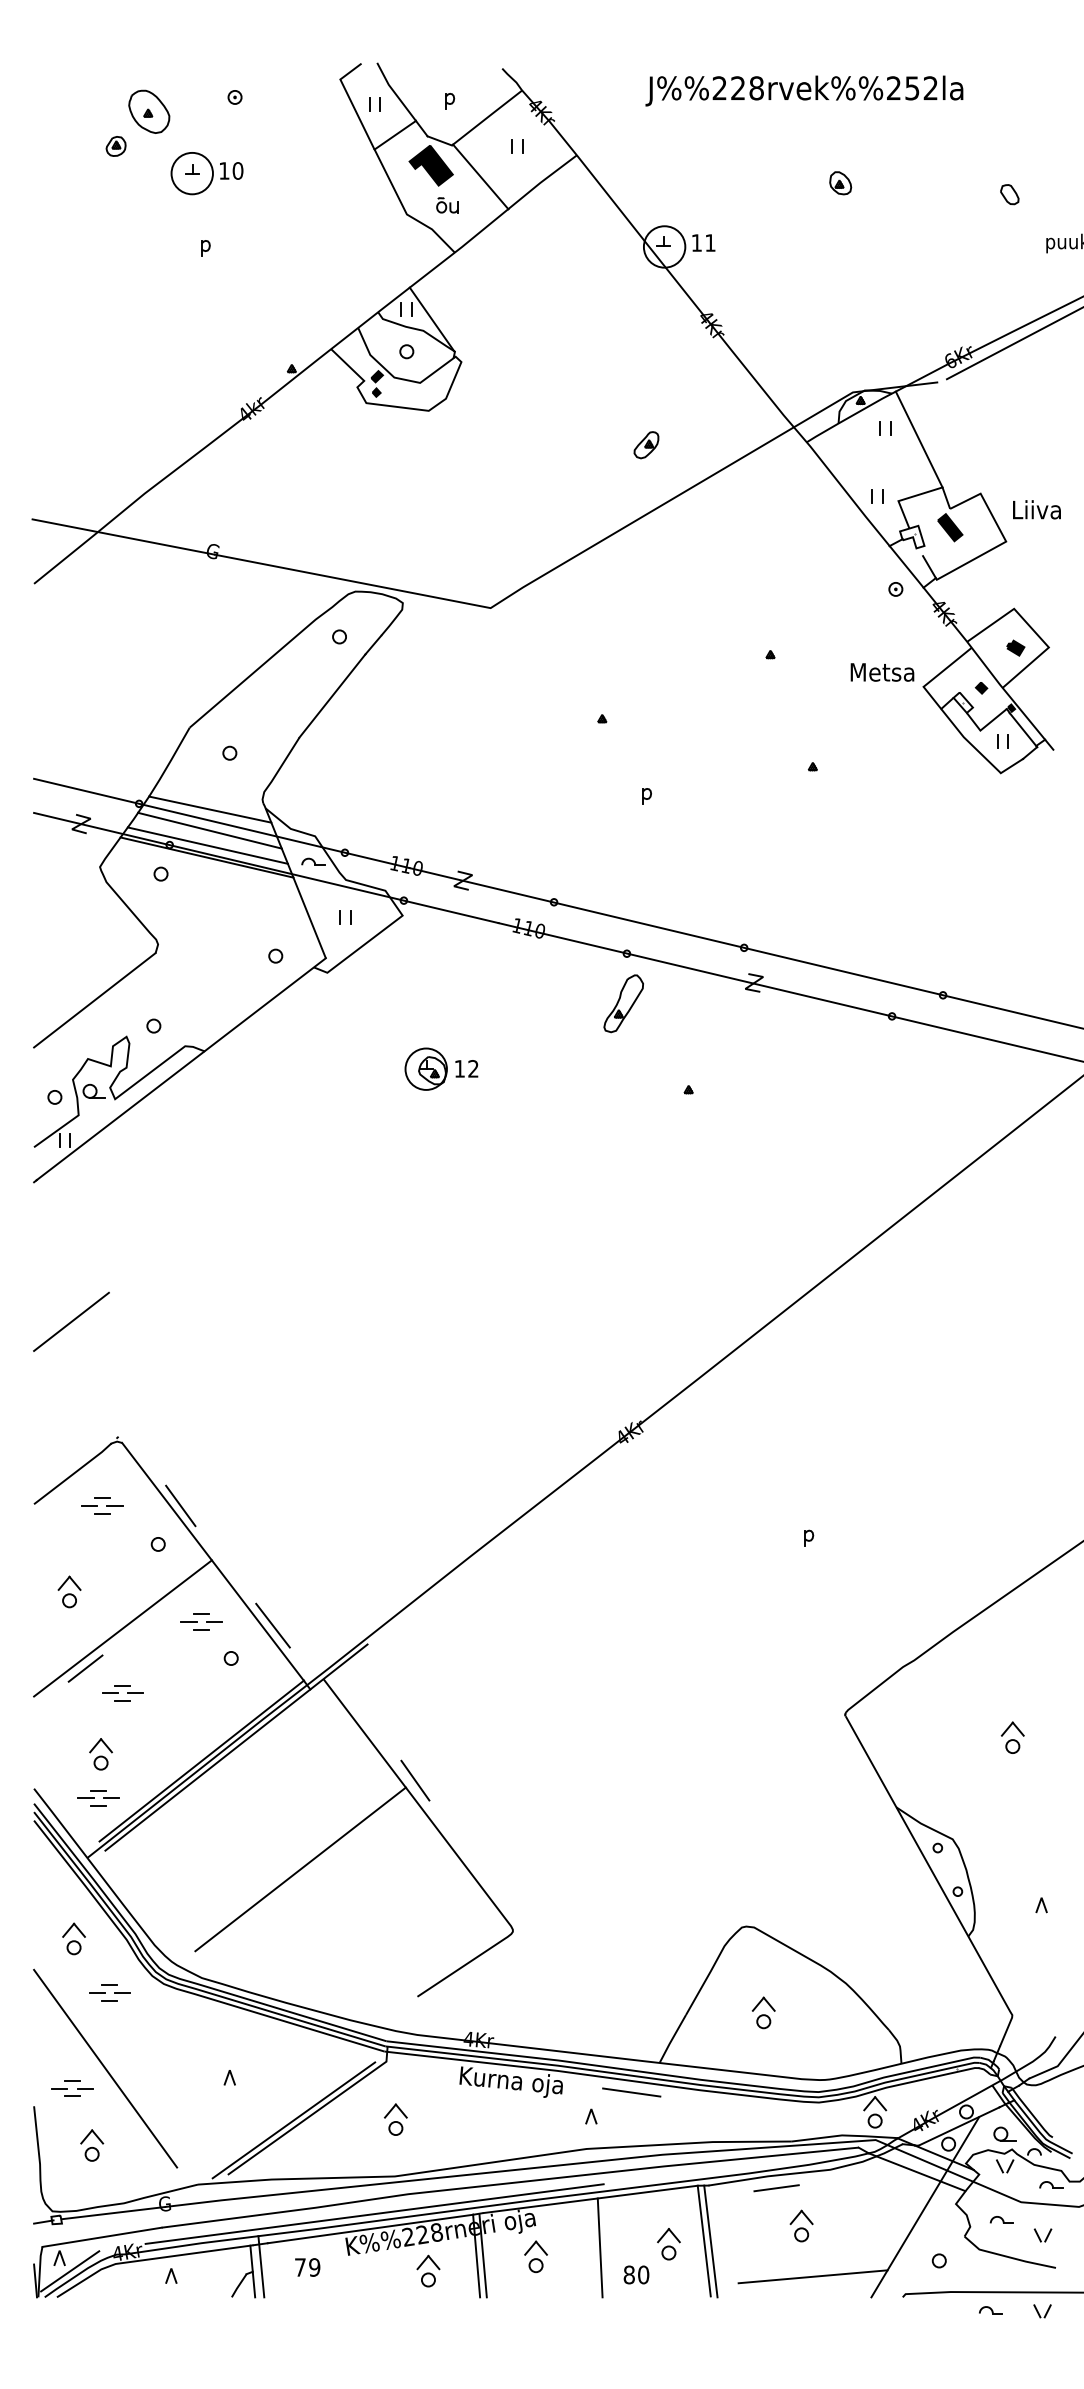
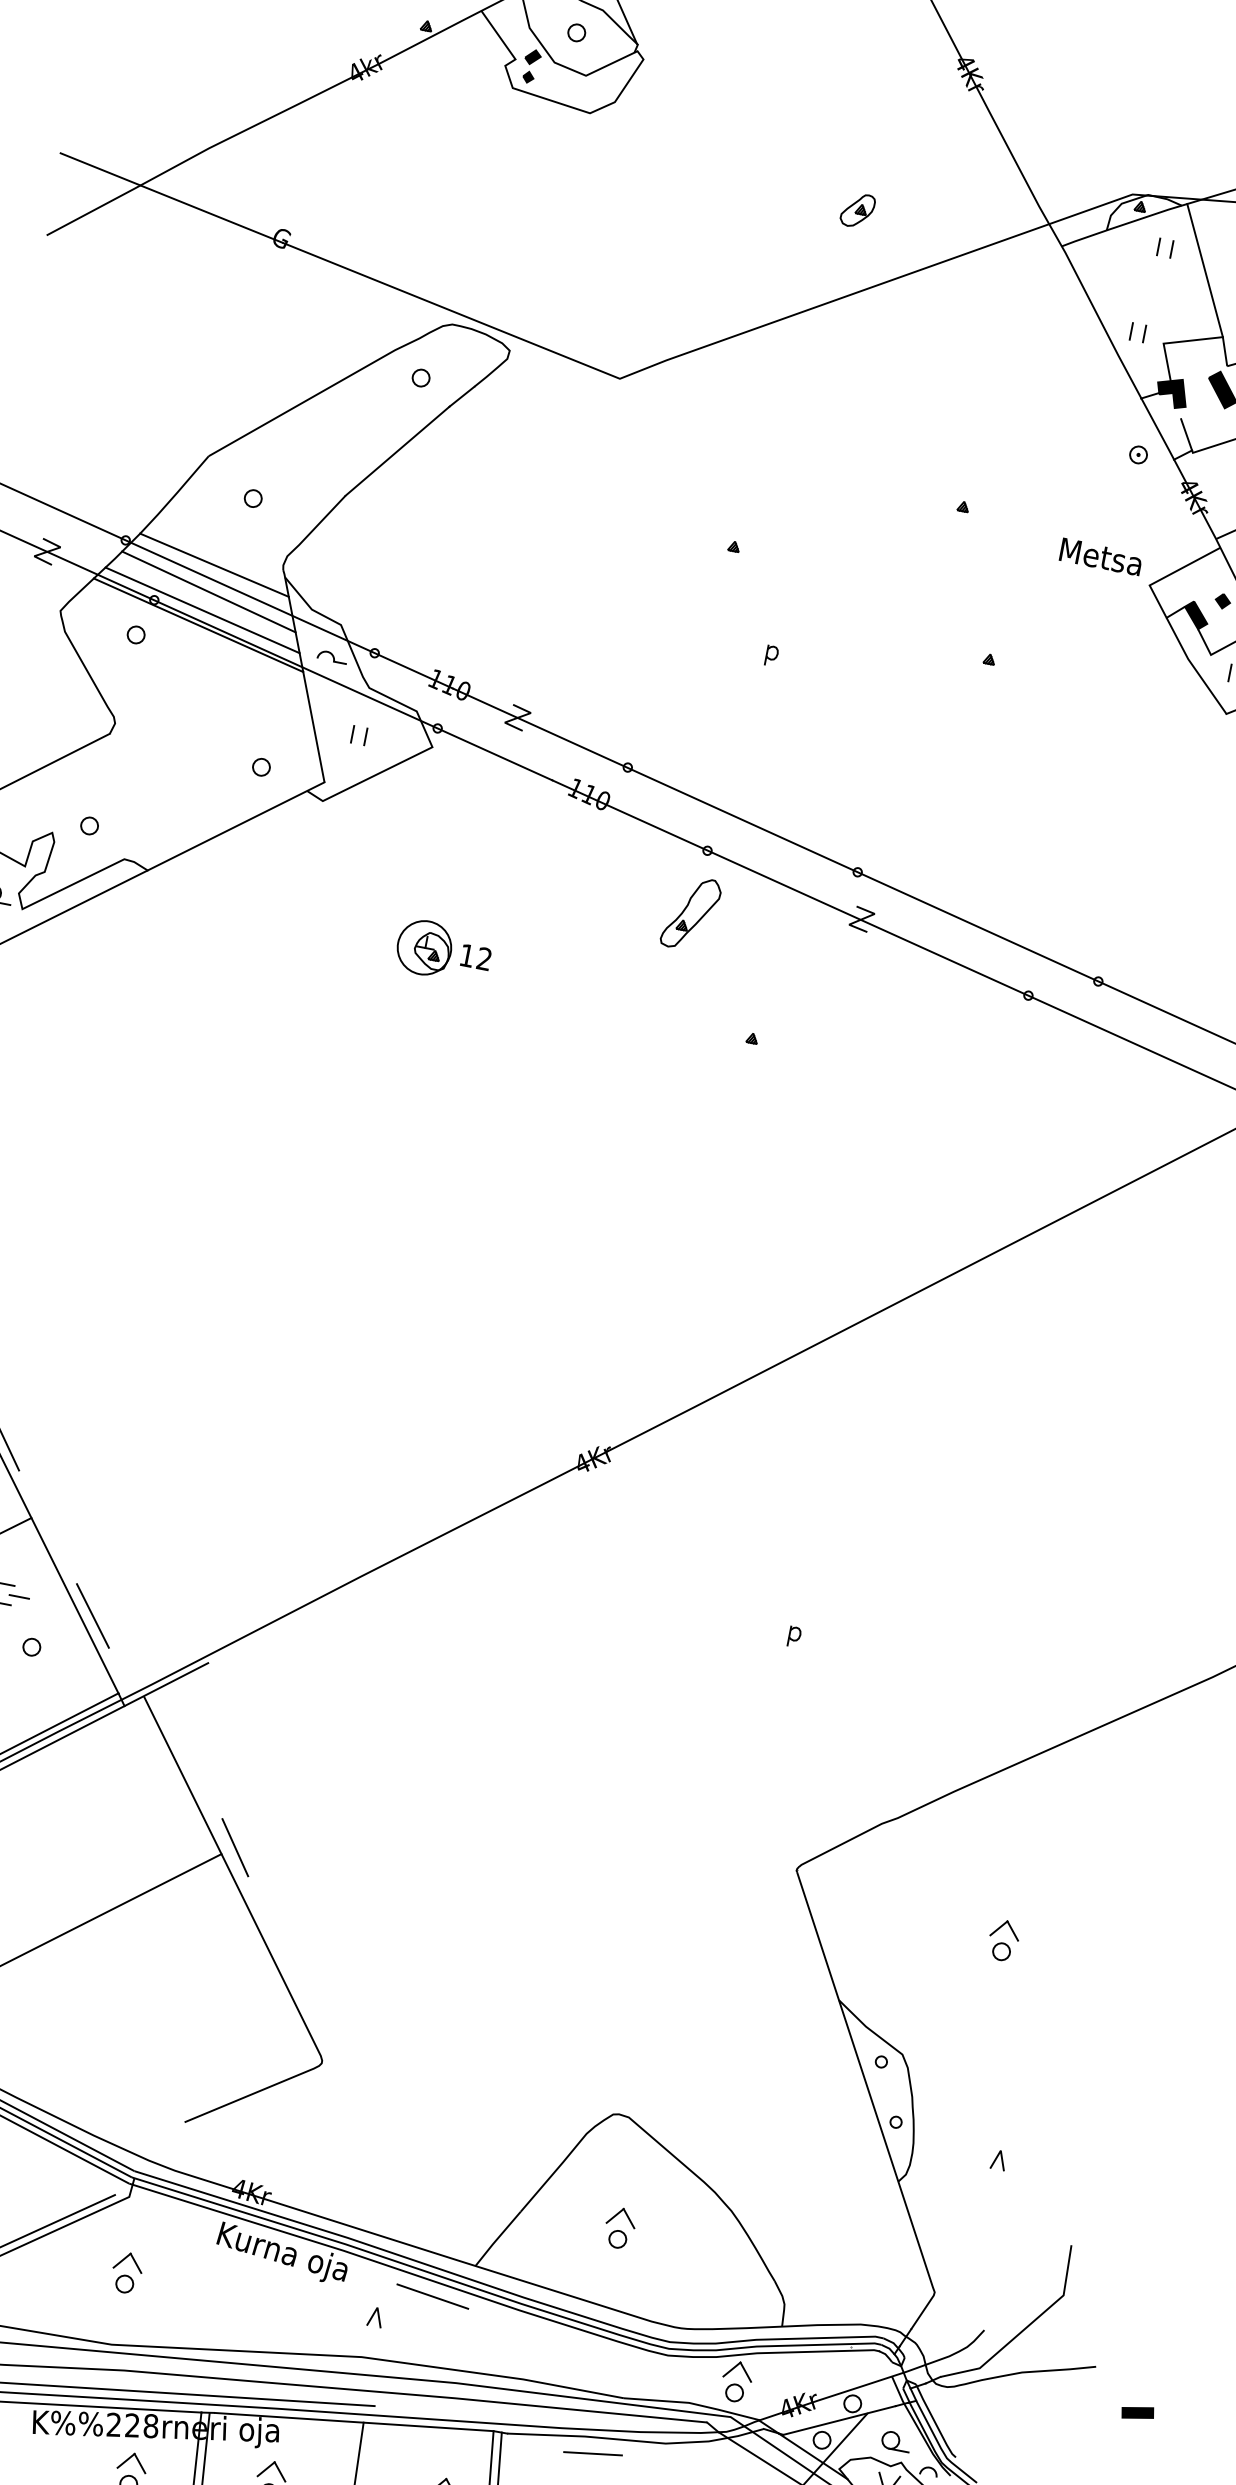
fill: (912, 536) -> (1172, 391), added
fill: (962, 702) -> (1195, 614), added

